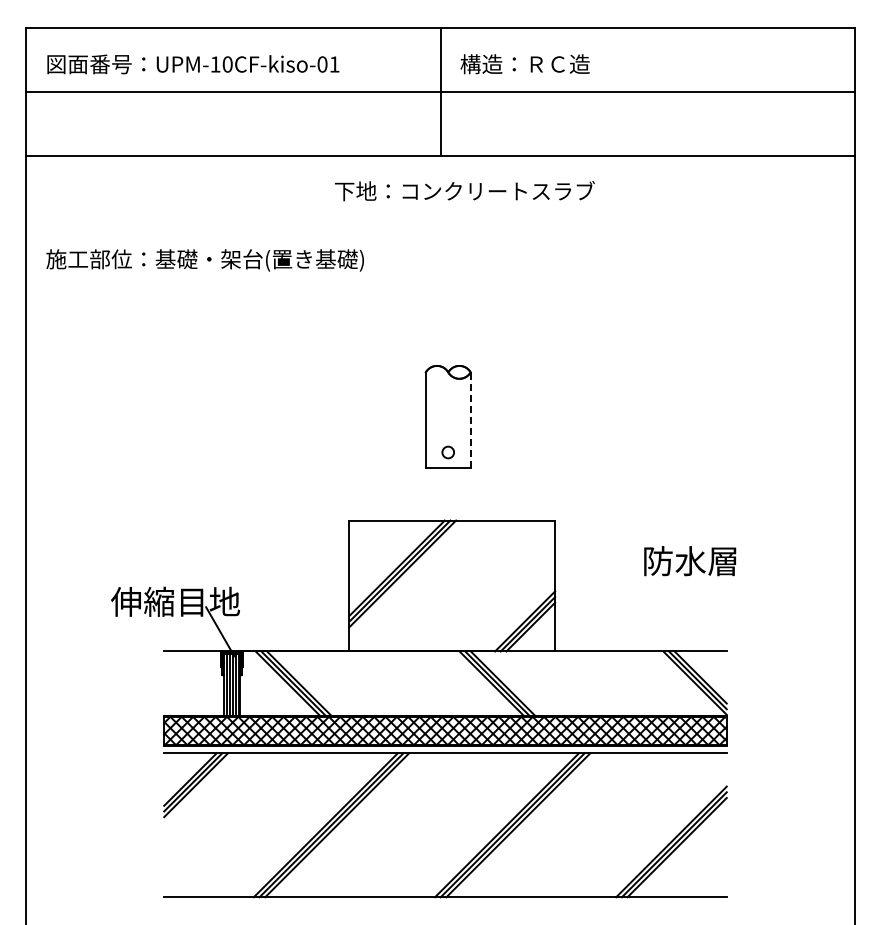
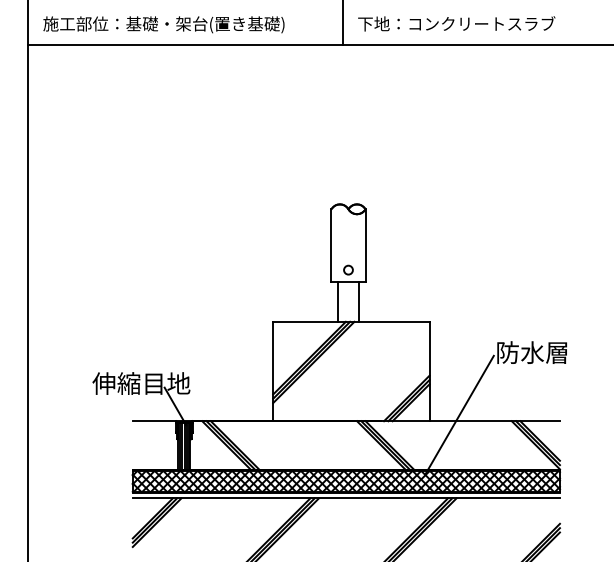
text: (464, 191) -> (456, 24), moved
text: (204, 260) -> (163, 24), moved
line: (470, 420) -> (365, 245), dashed -> solid
line: (434, 493) -> (338, 301), added
line: (461, 493) -> (358, 301), added
line: (594, 642) -> (459, 414), added

